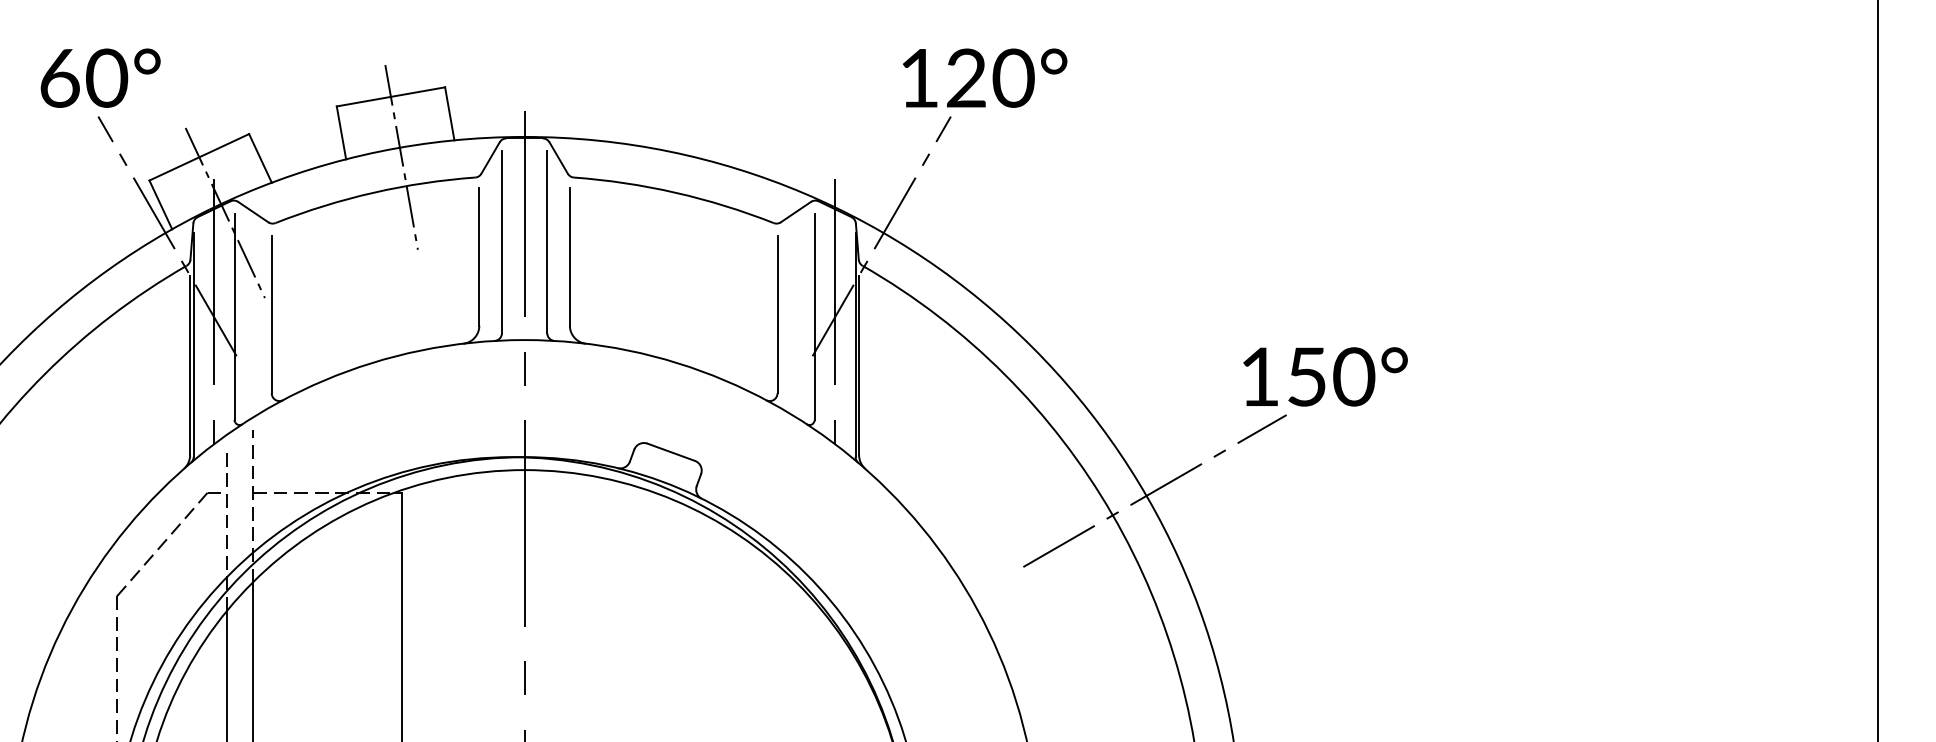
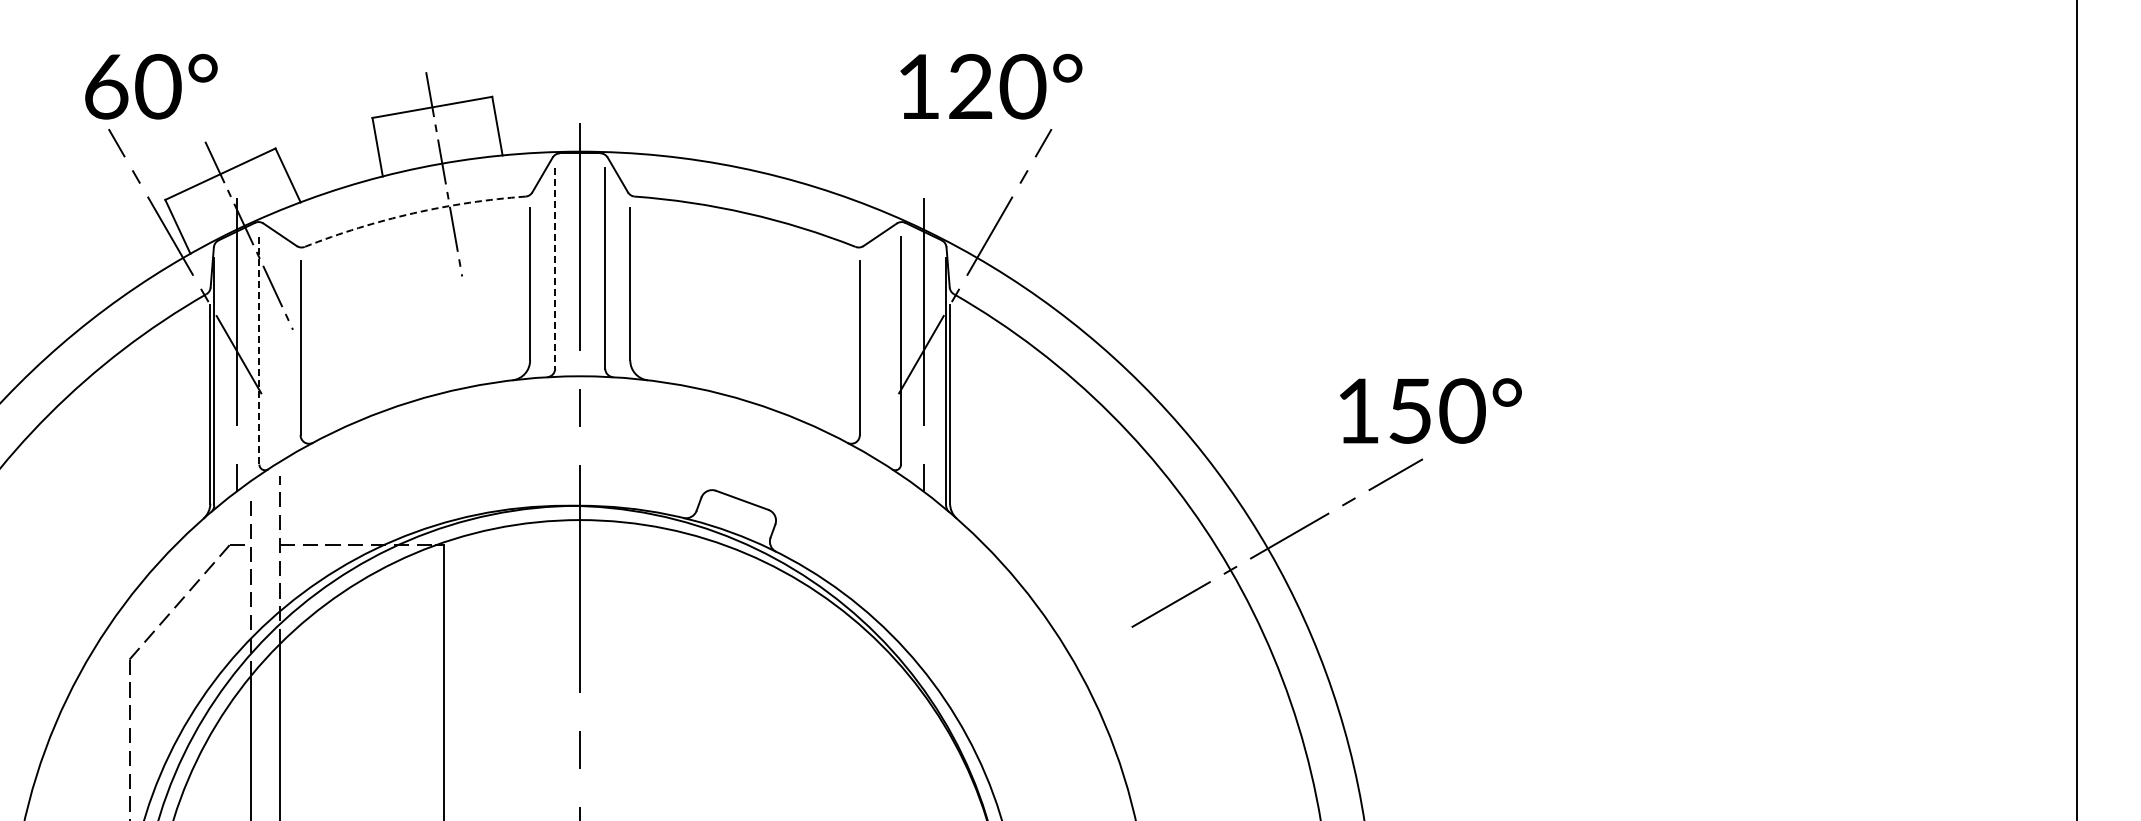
text: (100, 78) -> (151, 86), moved
text: (985, 78) -> (991, 86), moved
arc: (373, 192) -> (413, 213), solid -> dashed
line: (502, 242) -> (555, 268), solid -> dashed
line: (234, 316) -> (259, 350), solid -> dashed
text: (1325, 376) -> (1430, 410), moved

